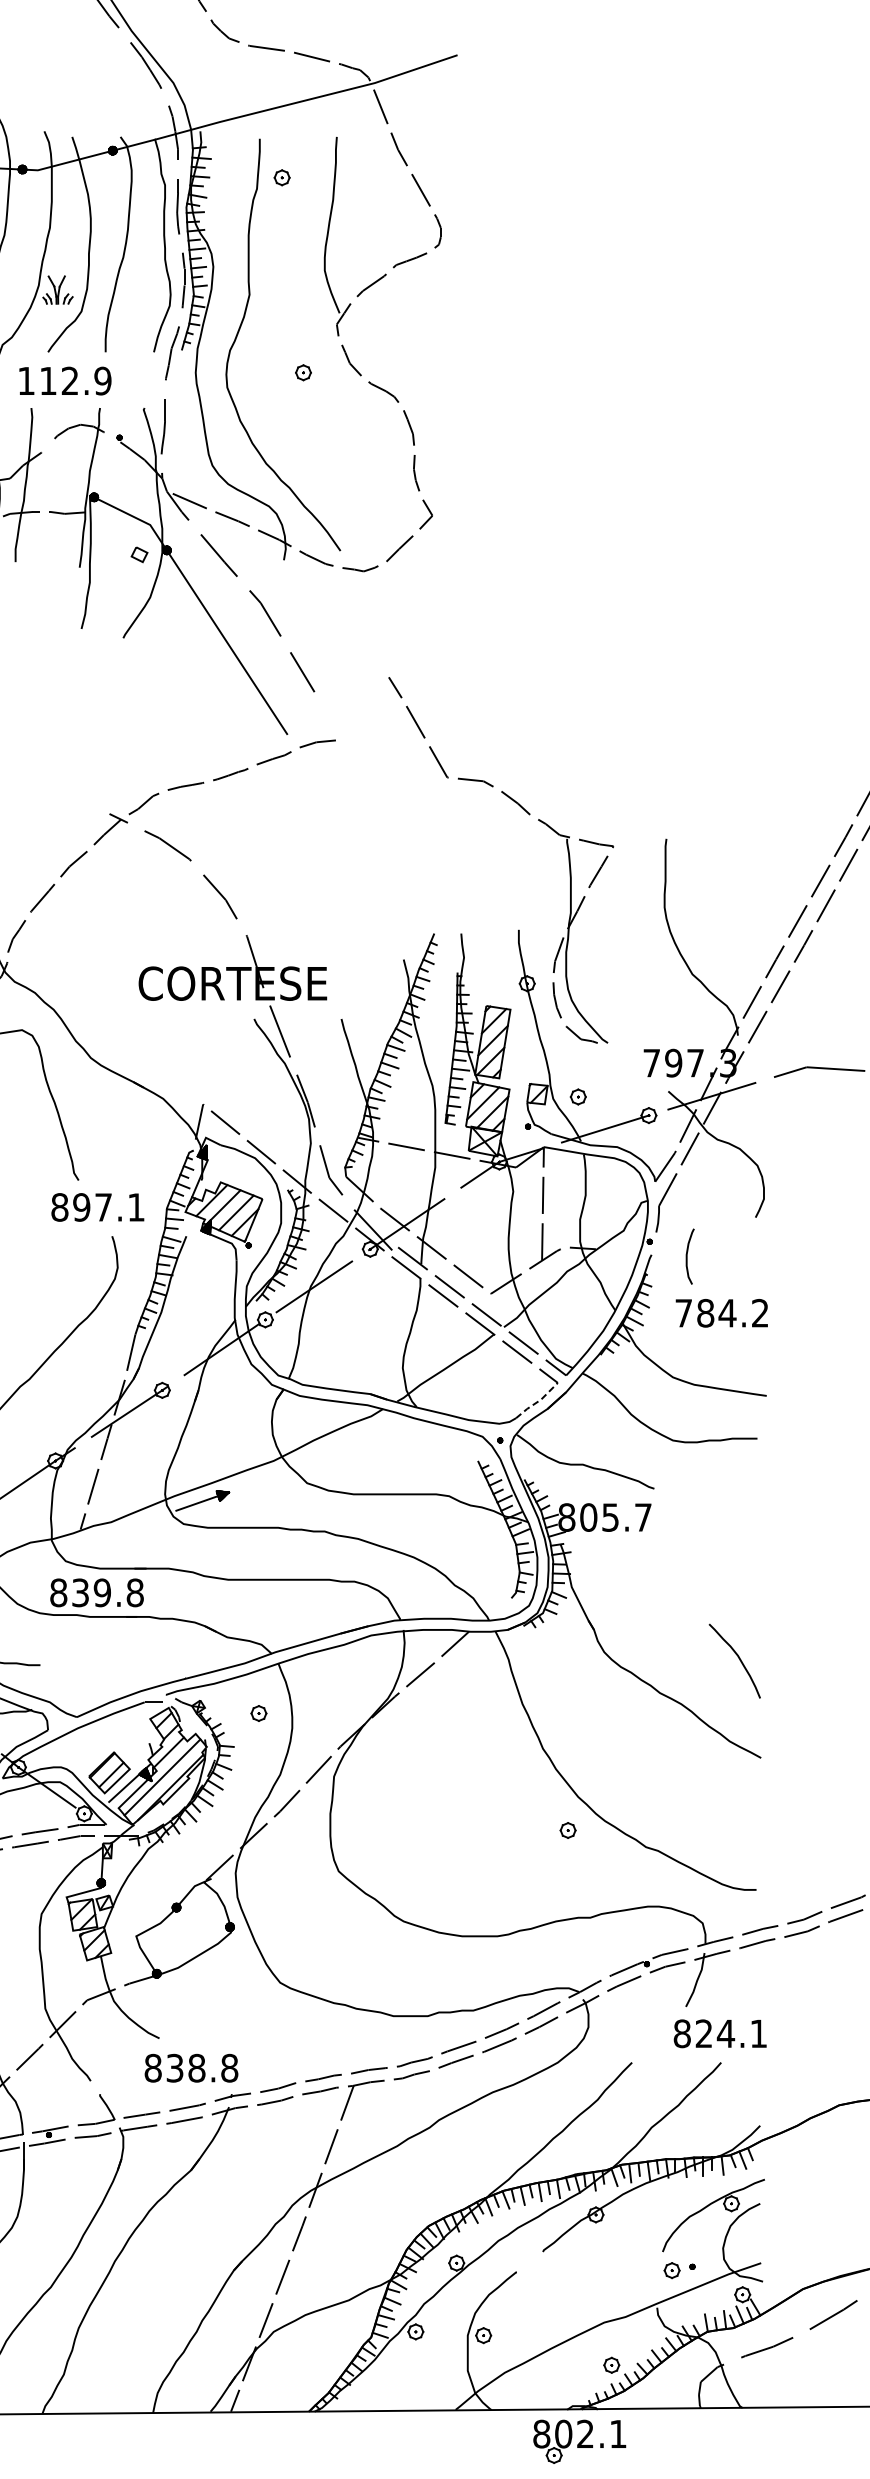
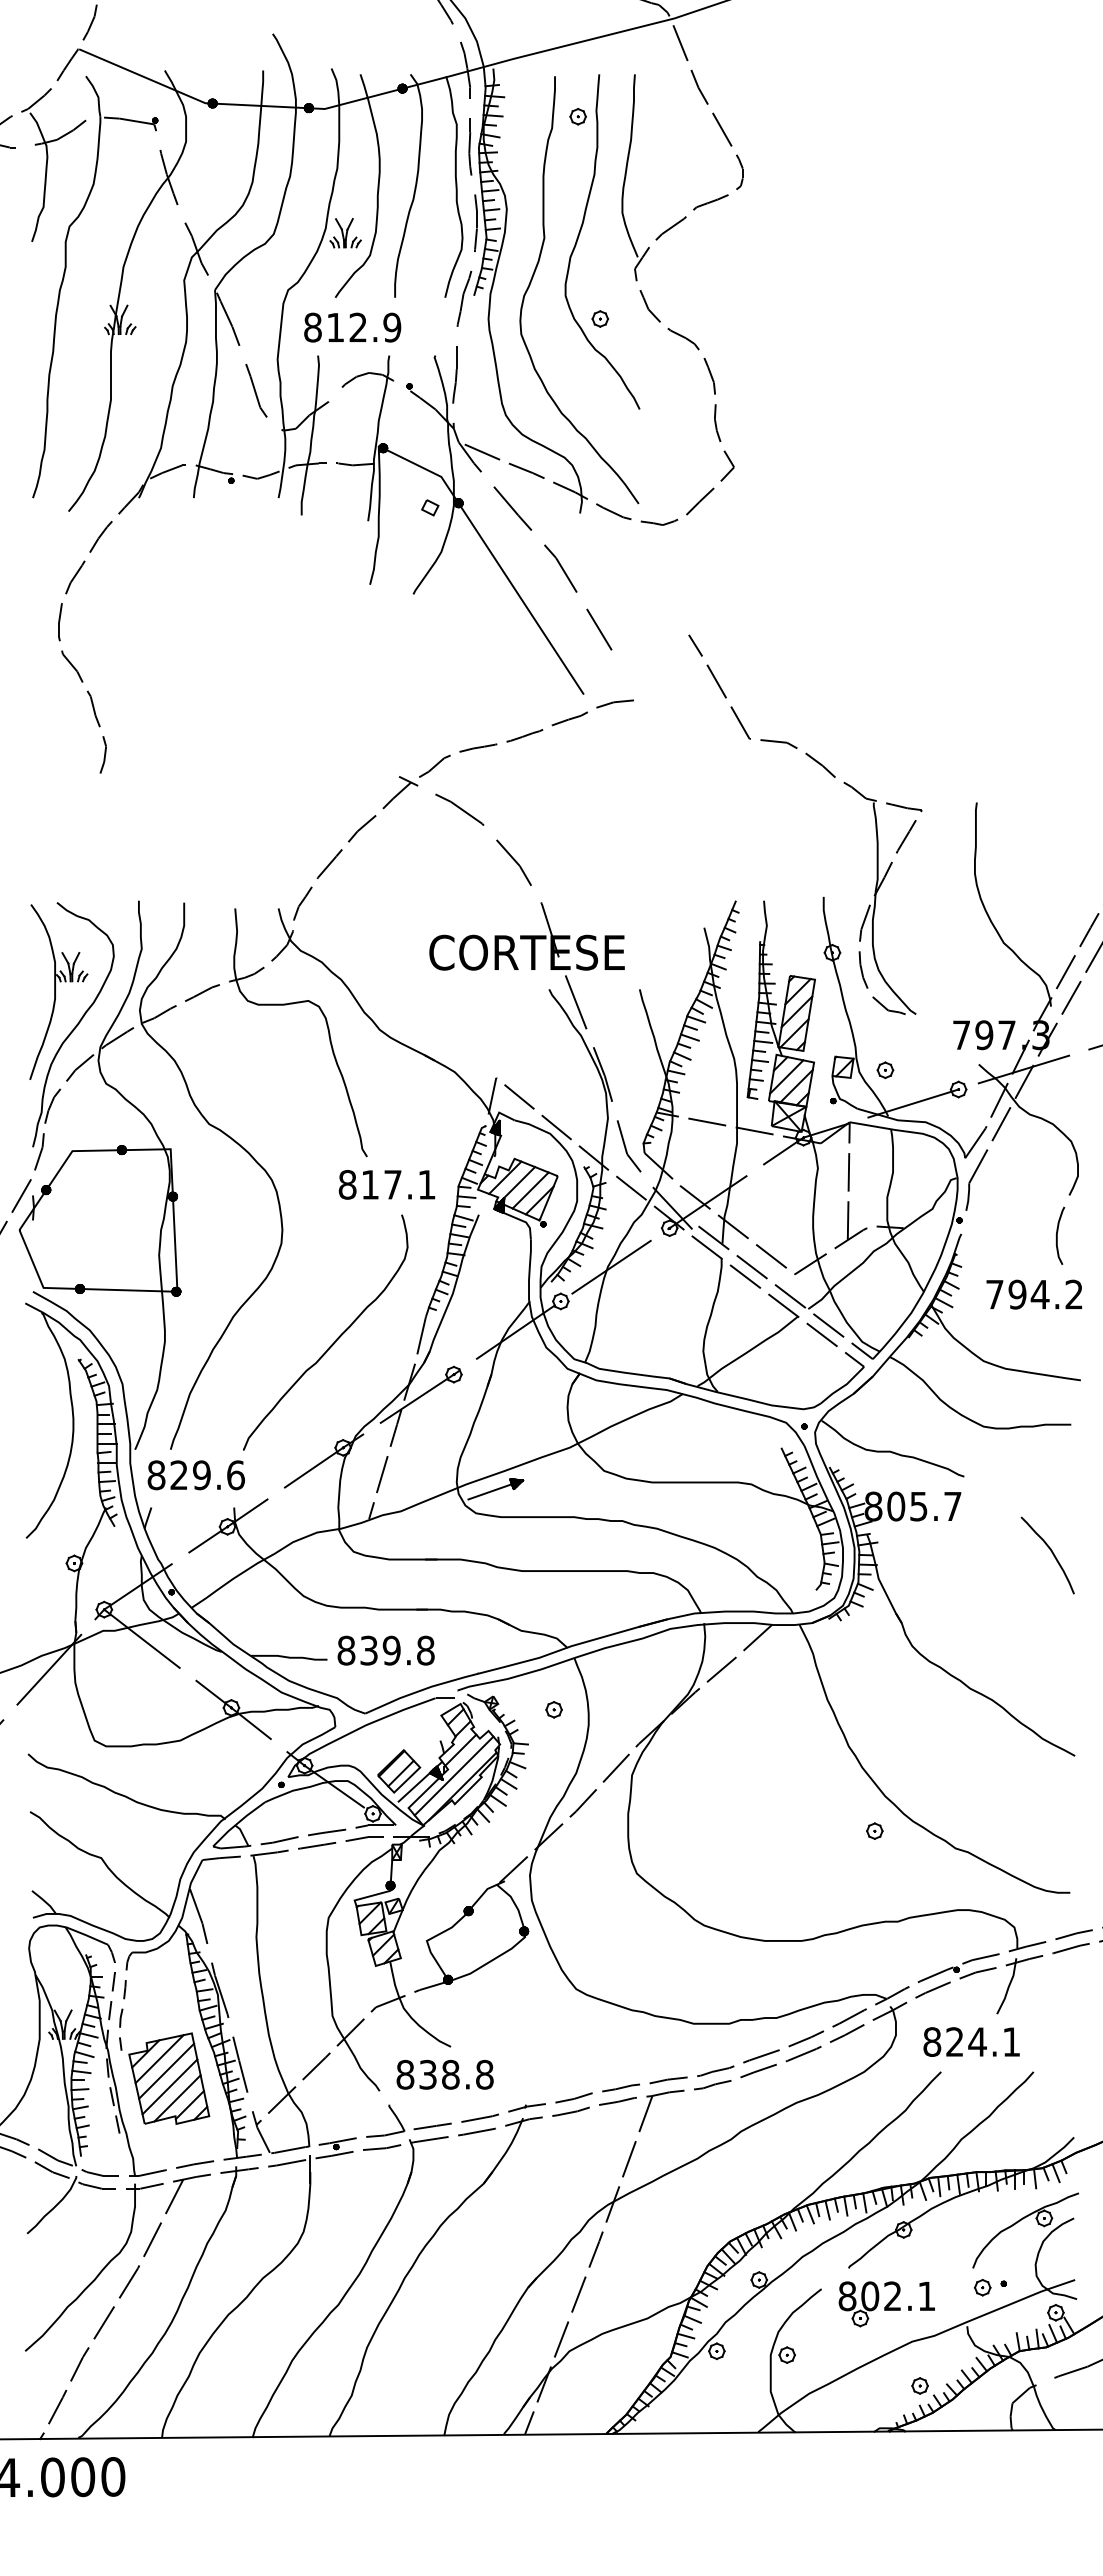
curve: (284, 290) -> (580, 233), added
text: (26, 380) -> (312, 327), 112.9 -> 812.9
text: (81, 1207) -> (370, 1184), 897.1 -> 817.1
curve: (687, 1256) -> (1057, 1235), moved
text: (705, 1313) -> (1017, 1294), 784.2 -> 794.2
line: (537, 1401) -> (843, 1386), dashed -> solid
text: (96, 1592) -> (385, 1650), moved
curve: (737, 1657) -> (1050, 1551), moved
text: (720, 2033) -> (971, 2041), moved
text: (190, 2067) -> (444, 2074), moved
part: (579, 2441) -> (886, 2304), moved

